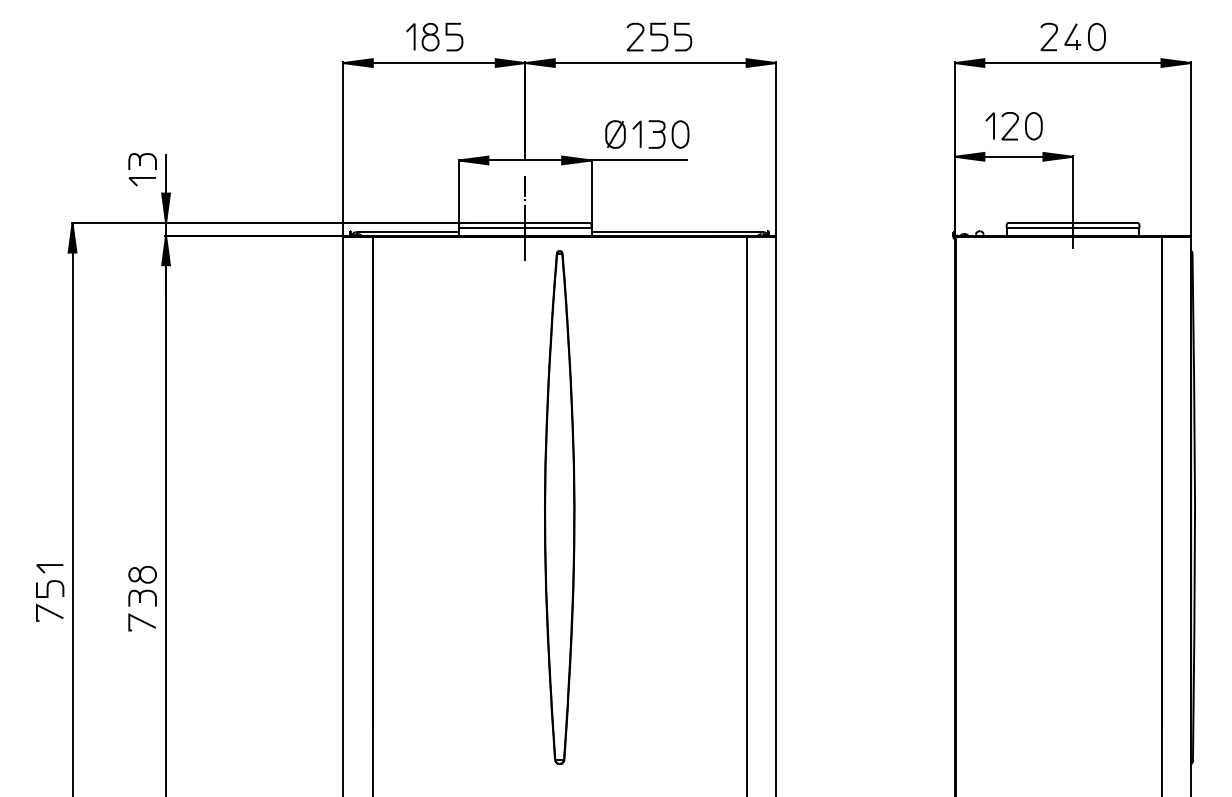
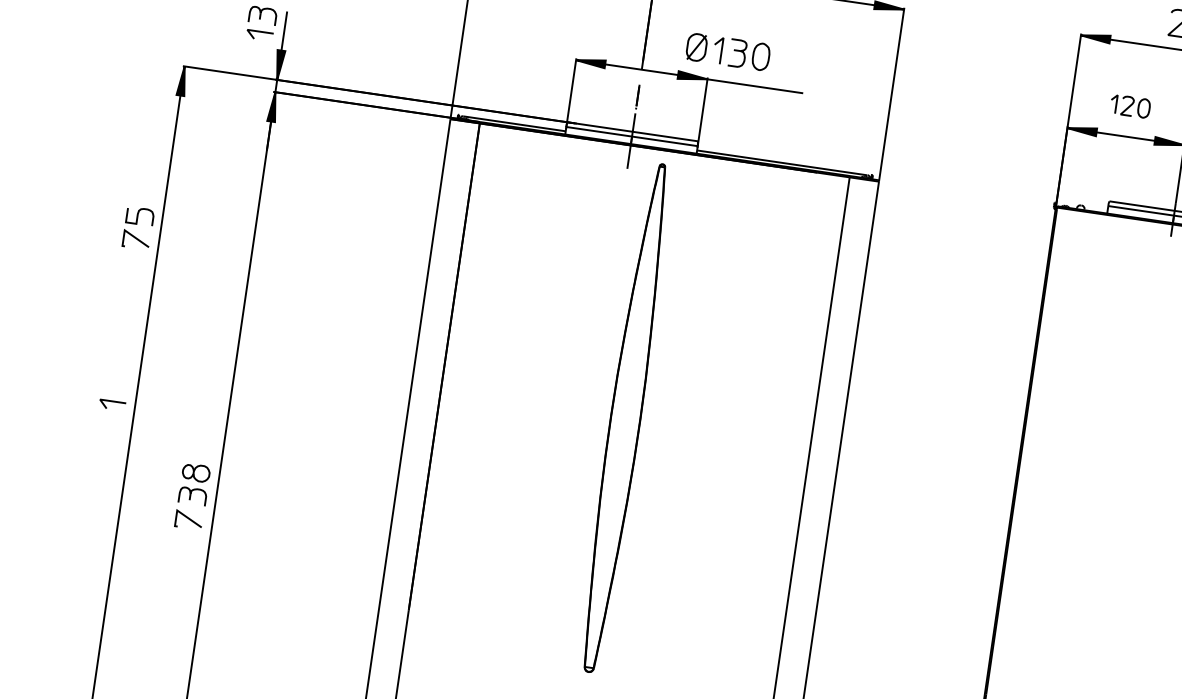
part: (1013, 126) -> (1129, 106), size x0.7
part: (647, 134) -> (728, 52), moved
part: (142, 598) -> (192, 496), moved
part: (50, 600) -> (138, 227), moved

